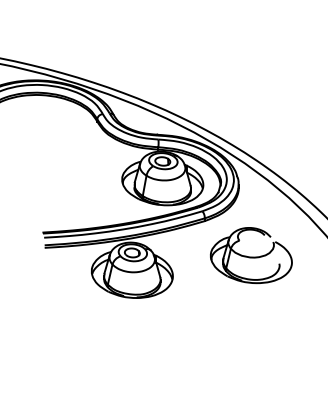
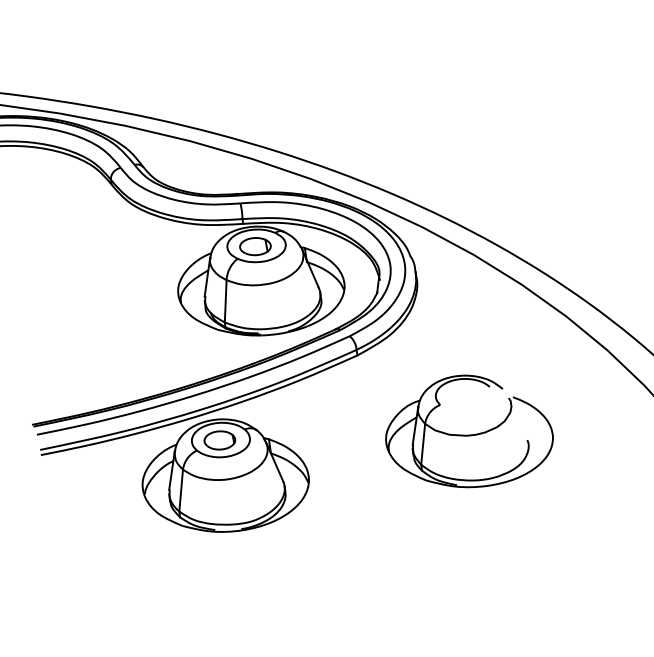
part: (251, 255) -> (468, 431), moved

